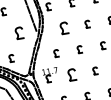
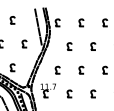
part: (64, 28) -> (69, 46), size x0.62
part: (19, 32) -> (24, 43), size x0.62
part: (71, 74) -> (69, 93), size x0.62

